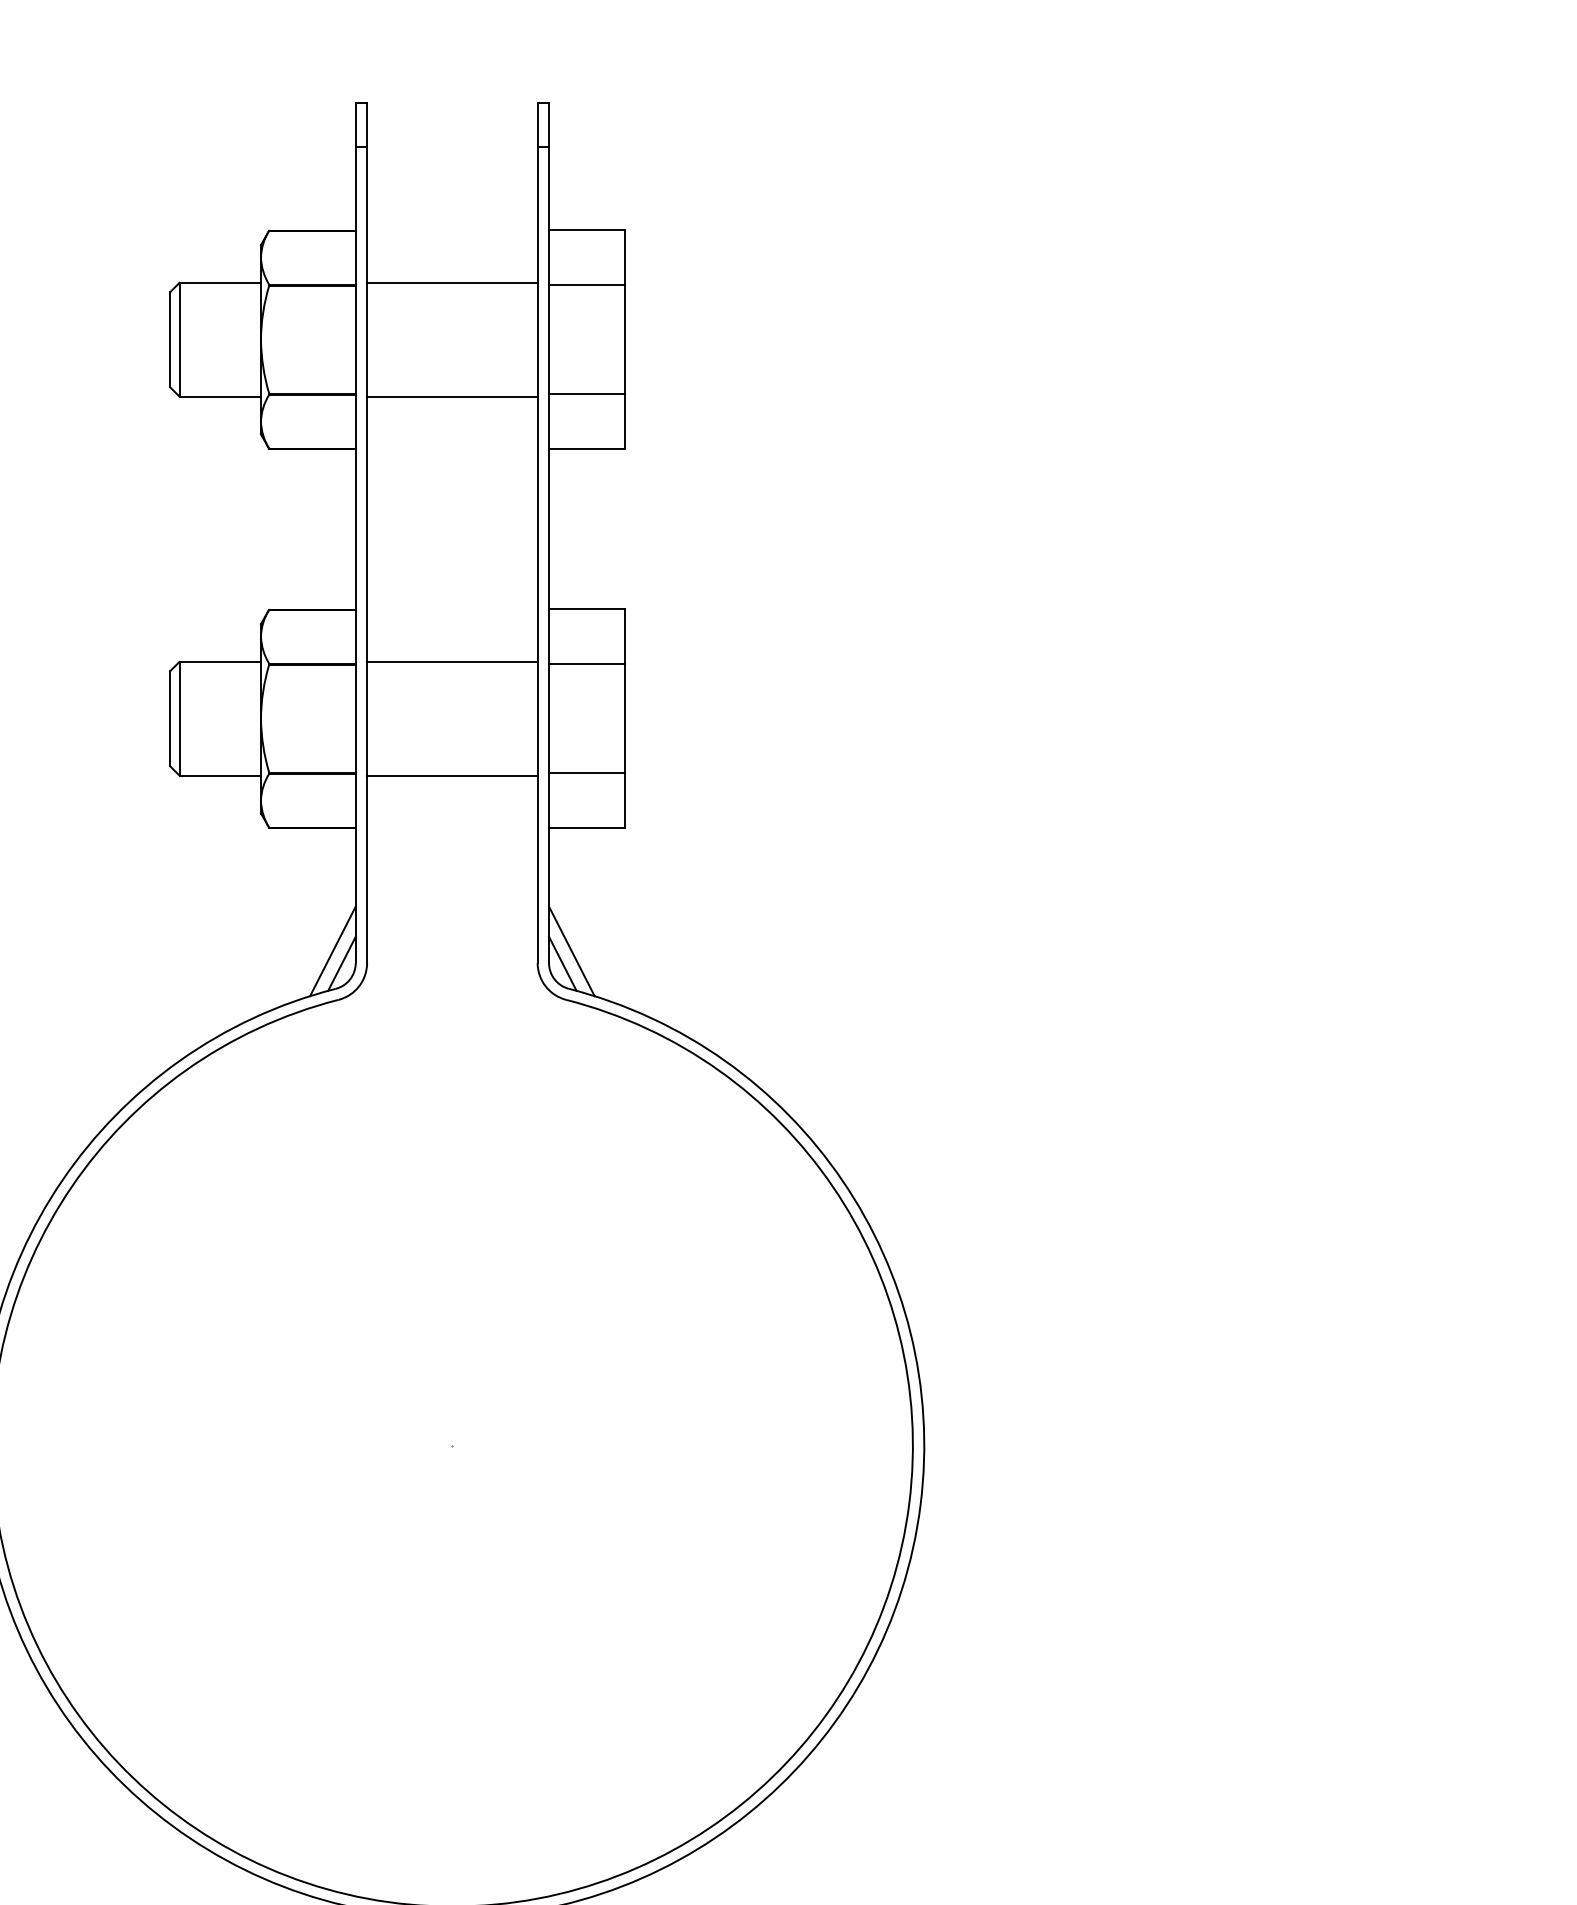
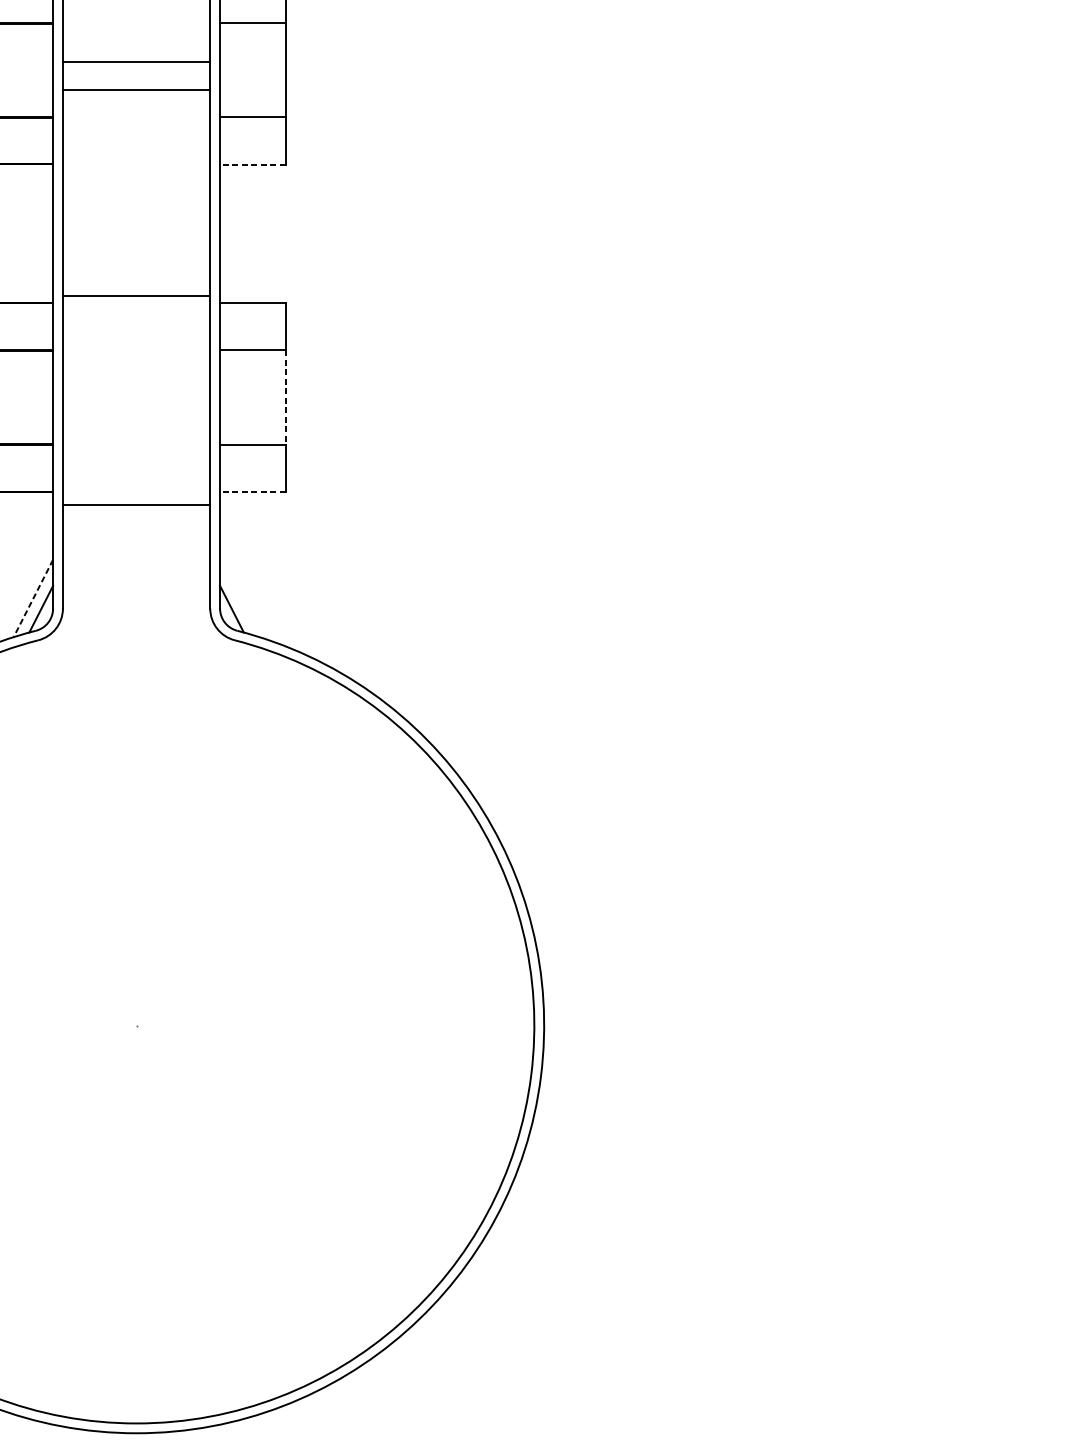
line: (452, 282) -> (136, 89), moved
line: (452, 396) -> (136, 62), moved
line: (586, 449) -> (252, 164), solid -> dashed
line: (452, 661) -> (136, 295), moved
line: (624, 718) -> (285, 397), solid -> dashed
line: (452, 775) -> (136, 504), moved
line: (586, 828) -> (252, 492), solid -> dashed
line: (332, 951) -> (33, 598), solid -> dashed
line: (571, 951) -> (239, 598), removed

